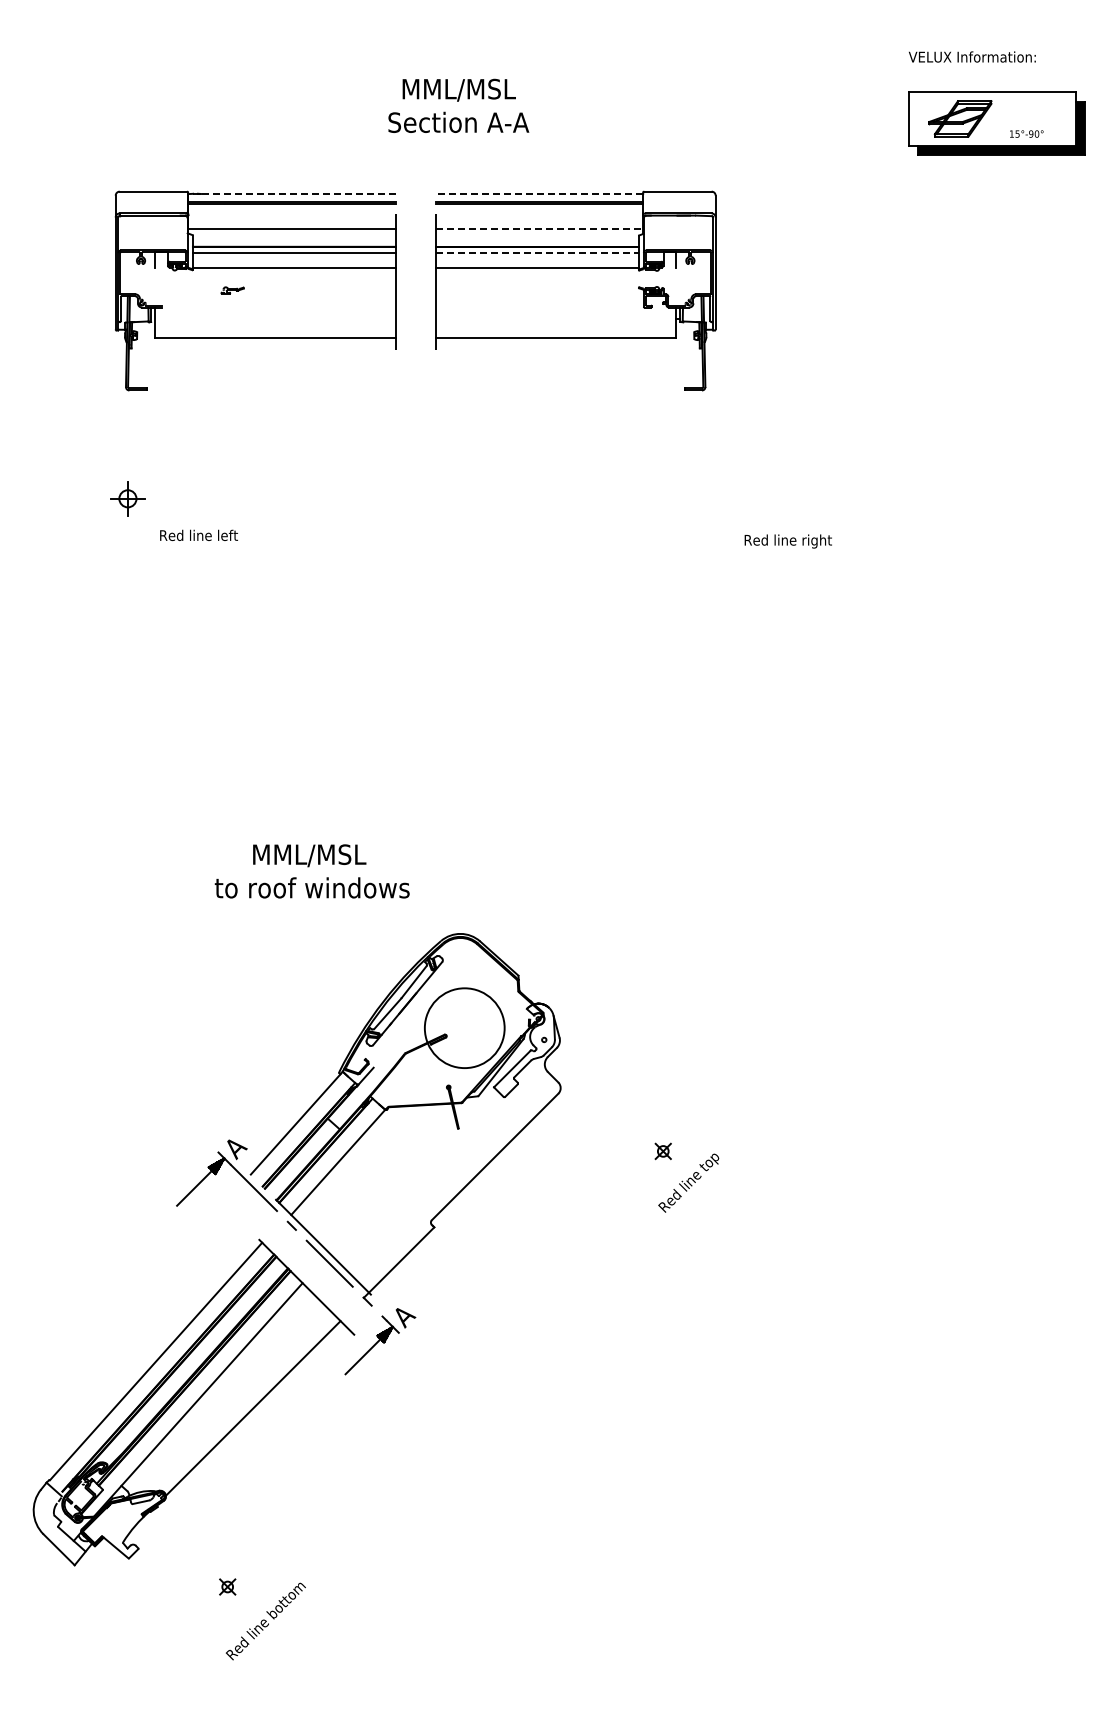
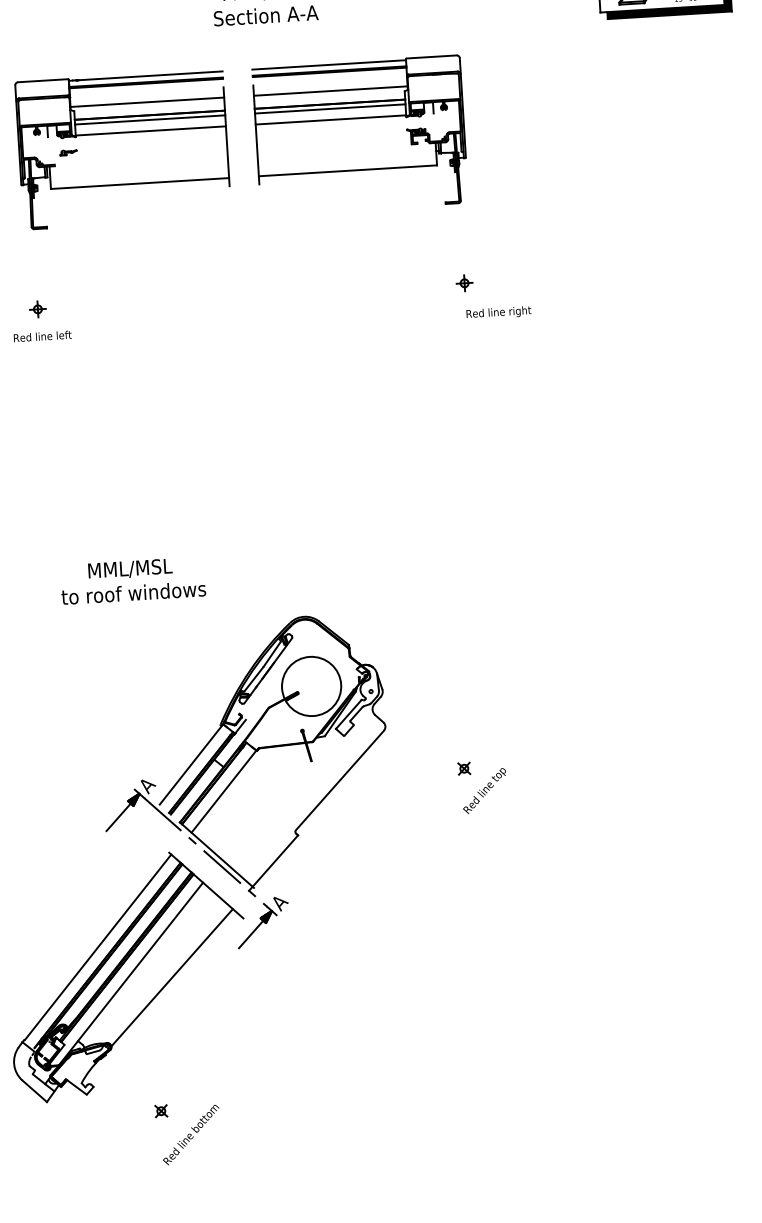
line: (297, 193) -> (149, 75), dashed -> solid
line: (539, 193) -> (329, 64), dashed -> solid
line: (539, 229) -> (330, 91), dashed -> solid
line: (537, 253) -> (330, 109), dashed -> solid
part: (232, 290) -> (68, 152), moved
part: (127, 498) -> (37, 309), size x0.62
part: (703, 498) -> (464, 283), added
text: (198, 534) -> (42, 335), moved
text: (787, 541) -> (498, 313), moved
text: (311, 871) -> (132, 580), moved

